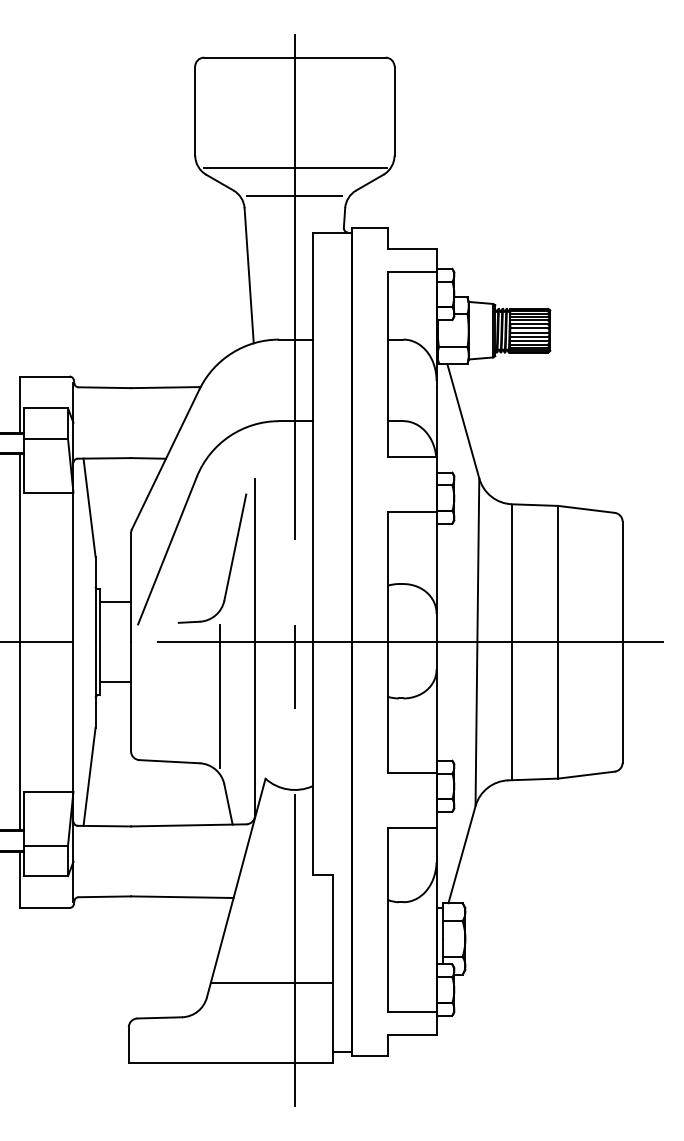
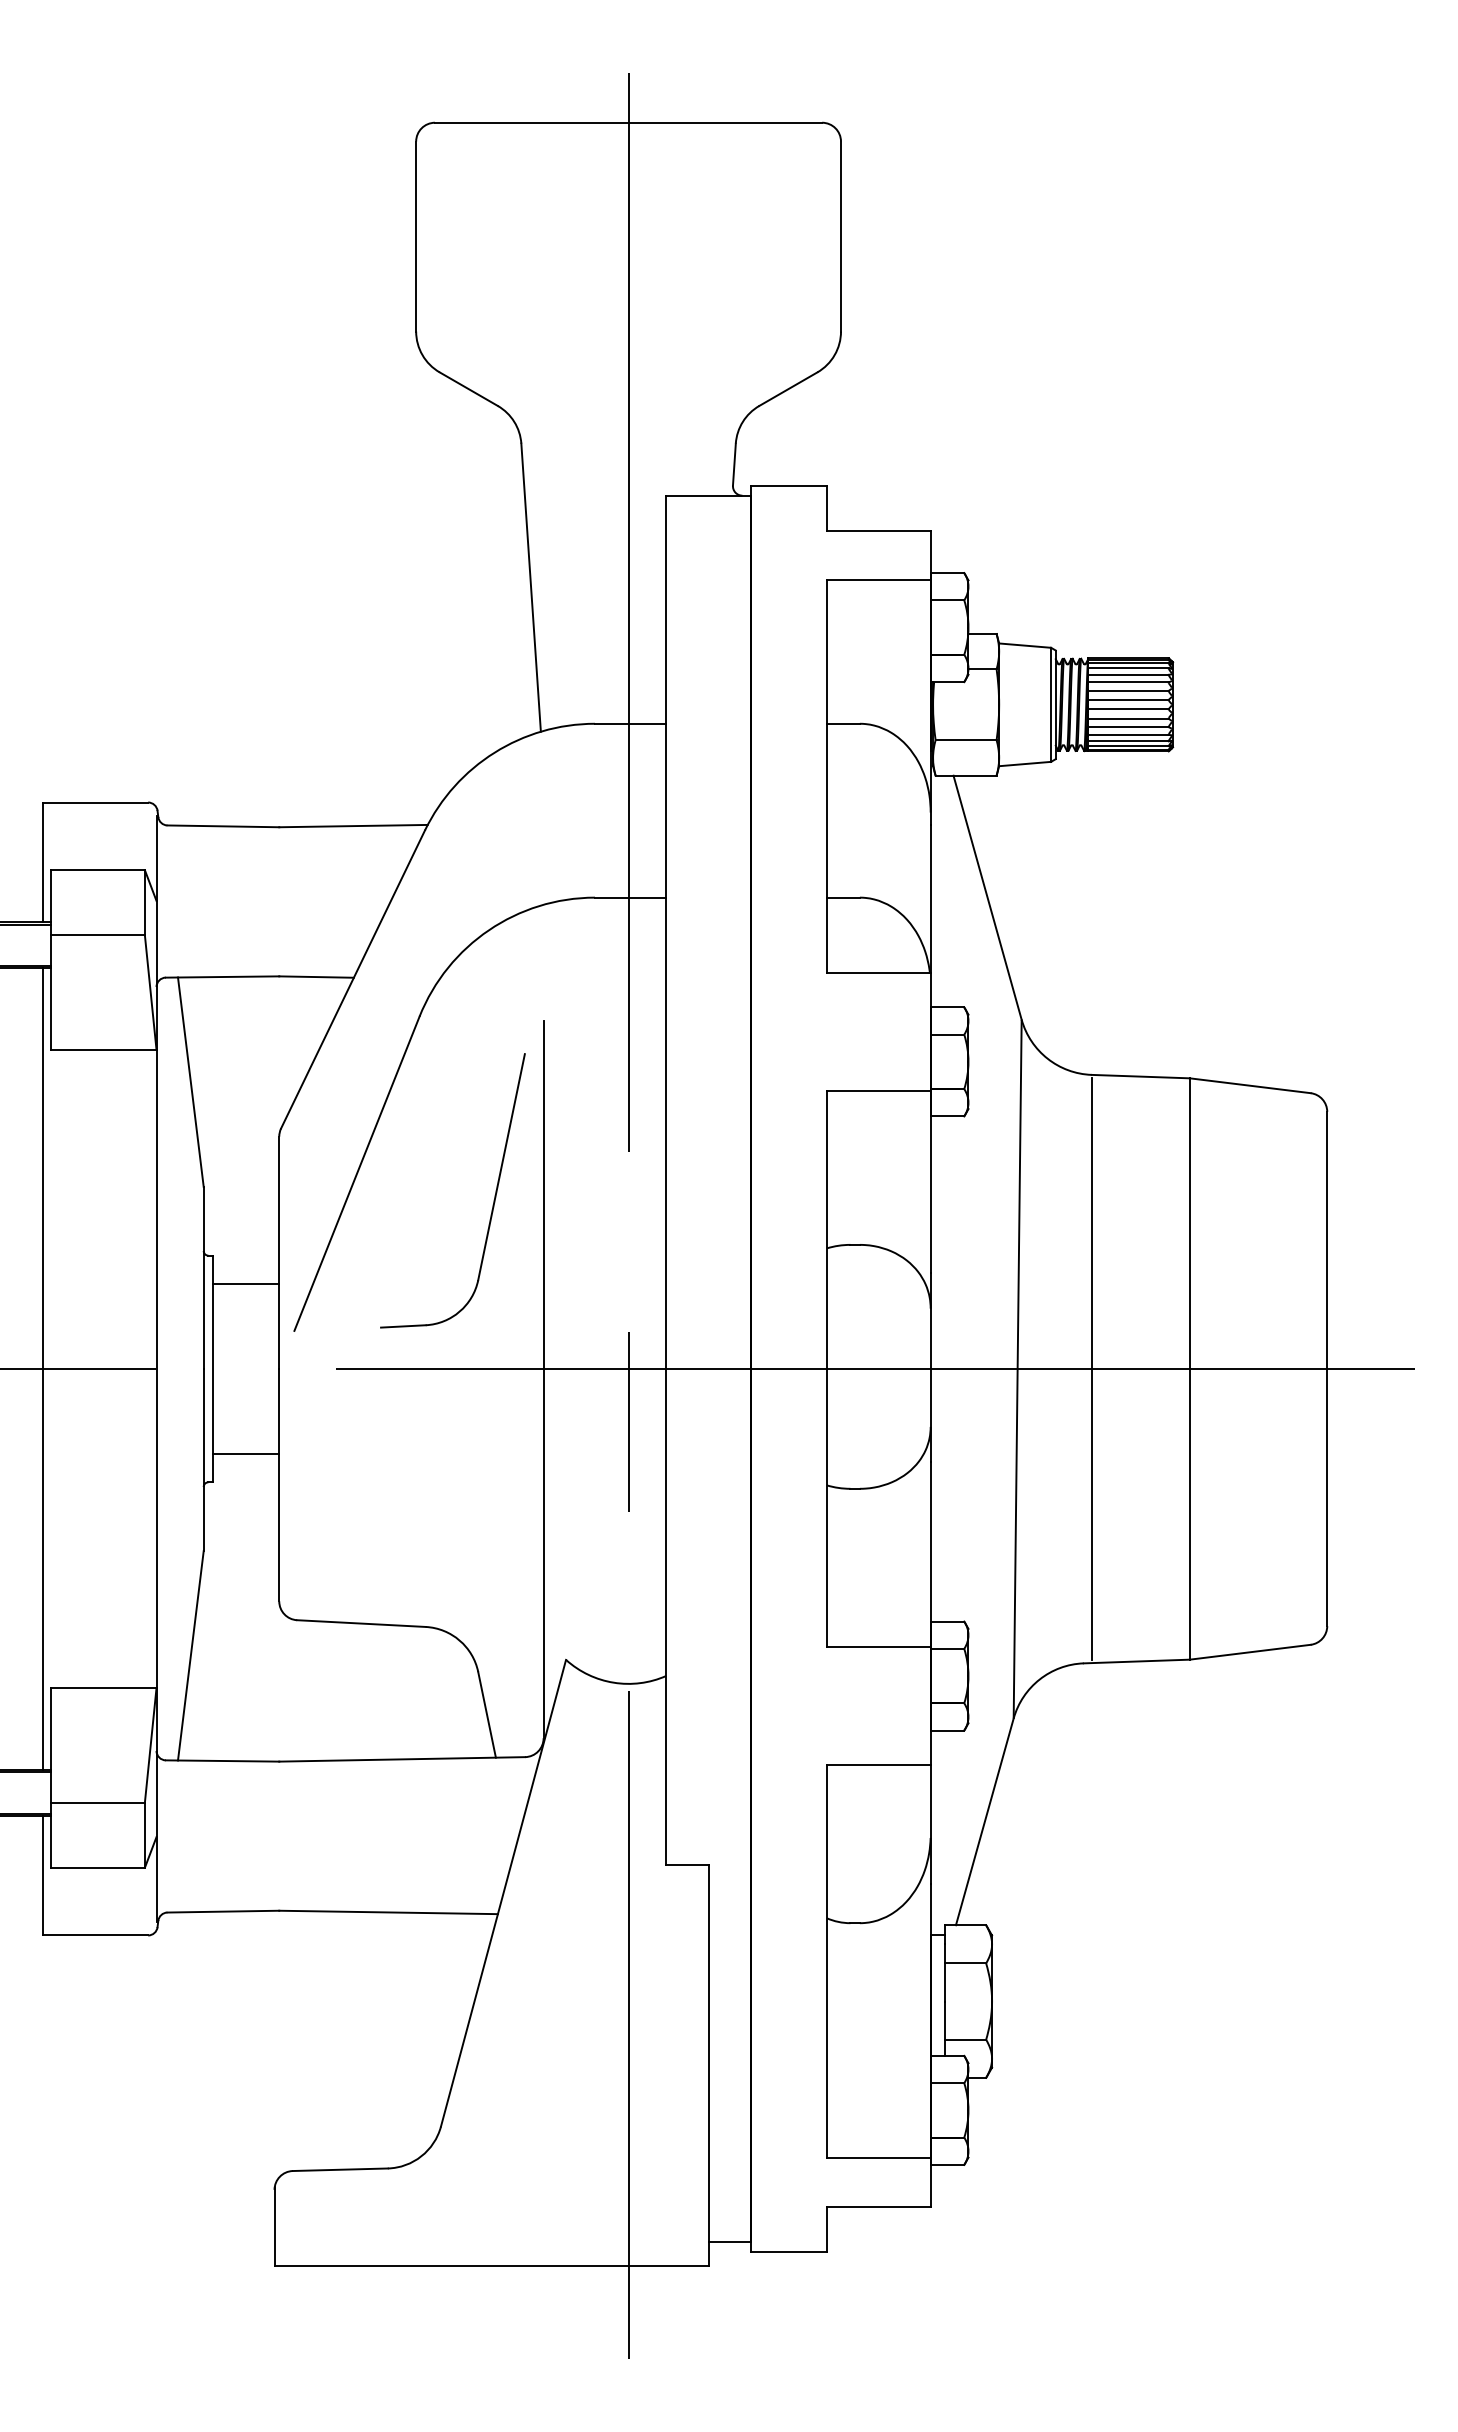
line: (295, 168) -> (629, 359), removed
line: (294, 196) -> (627, 418), removed
line: (220, 696) -> (469, 1484), removed
line: (271, 983) -> (578, 2096), removed

